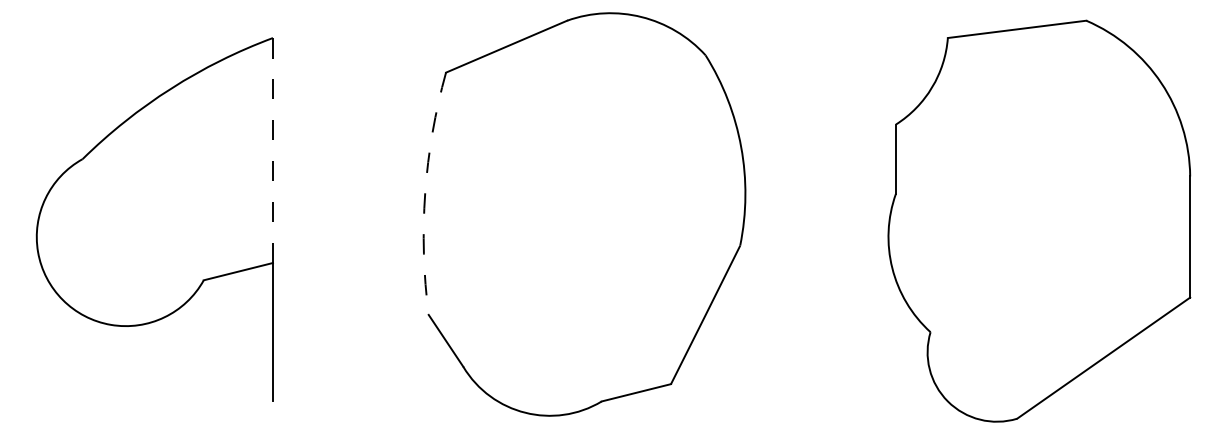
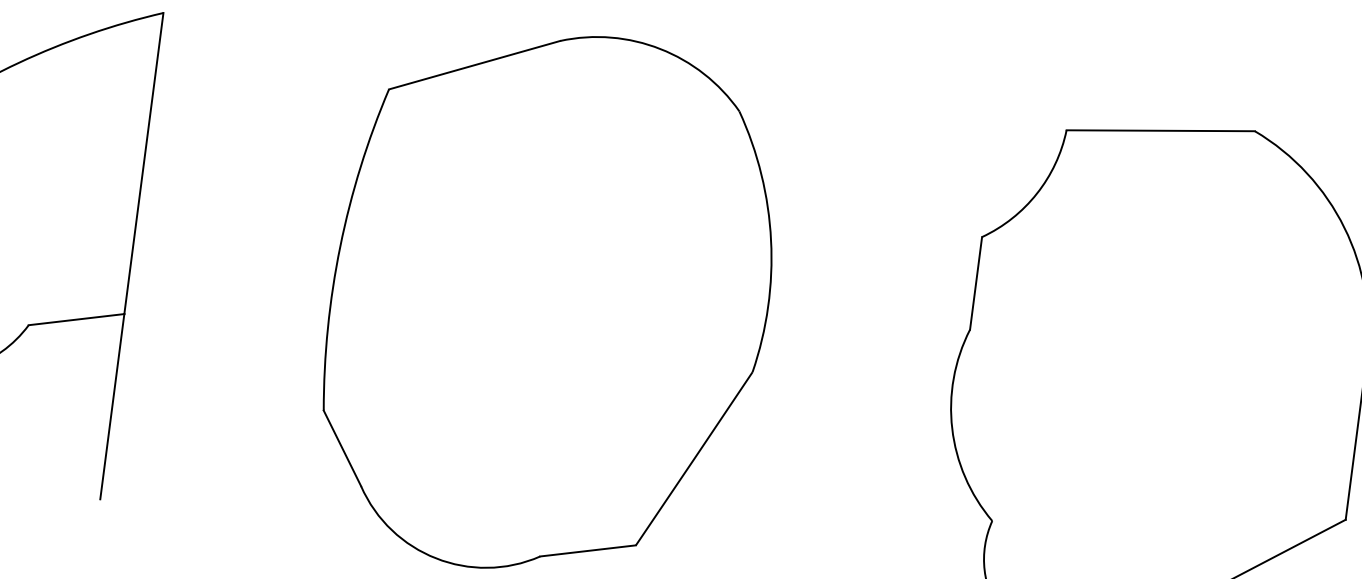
line: (272, 150) -> (143, 163), dashed -> solid
arc: (425, 192) -> (340, 246), dashed -> solid

